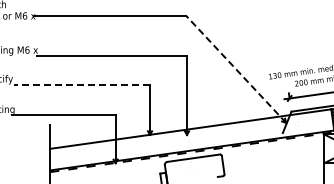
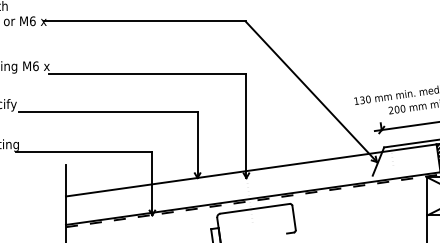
line: (236, 69) -> (311, 91), dashed -> solid
line: (82, 84) -> (108, 111), dashed -> solid

